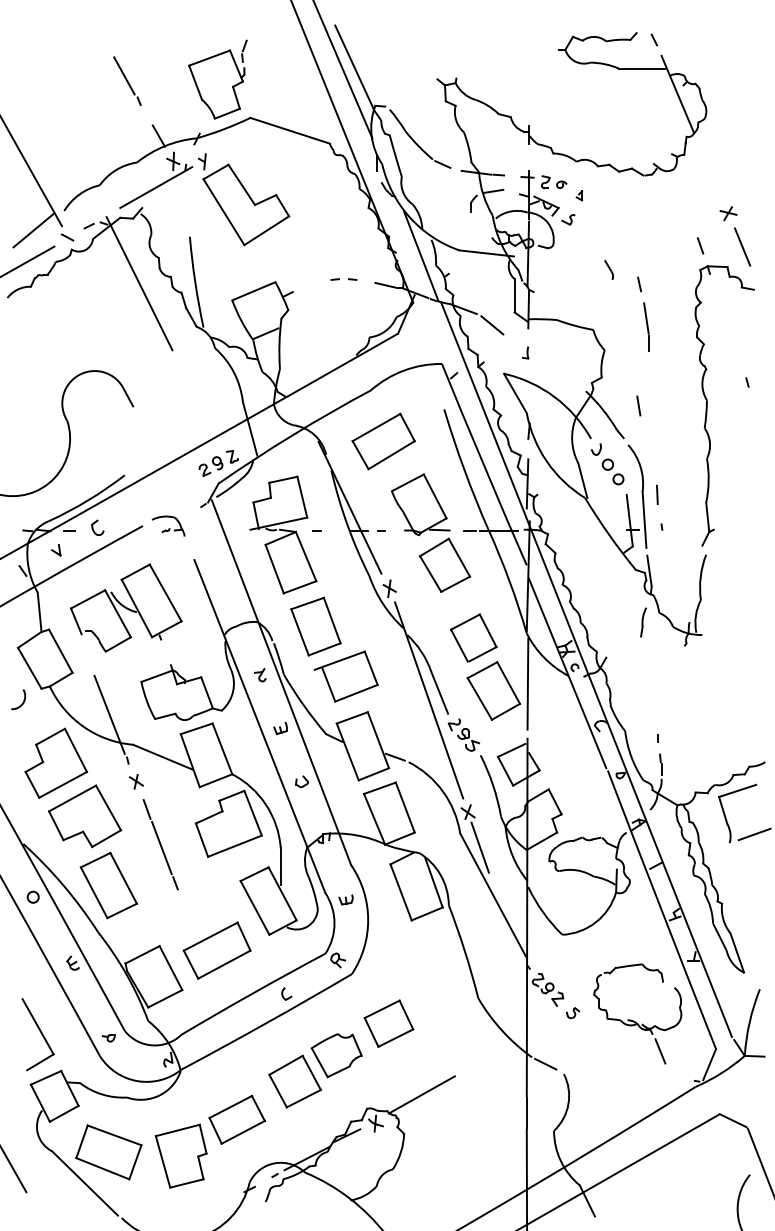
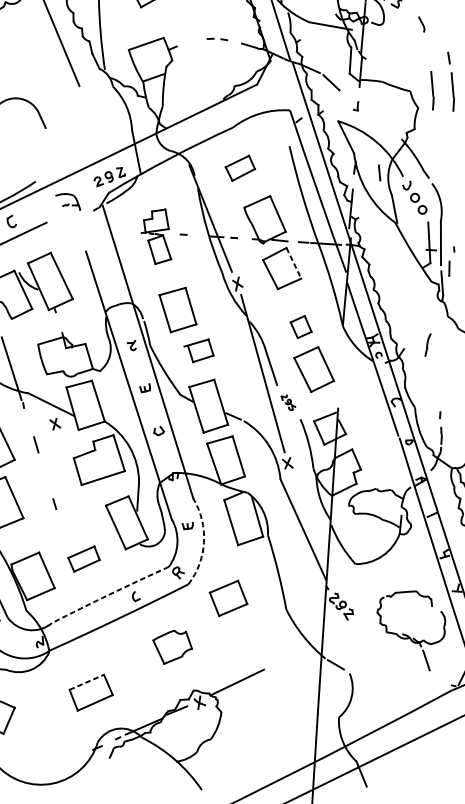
part: (608, 269) -> (421, 24), moved
part: (620, 326) -> (431, 90), added
line: (638, 405) -> (379, 172), moved
part: (383, 441) -> (240, 168), size x0.6
line: (657, 494) -> (449, 268), moved
part: (168, 525) -> (68, 201), moved
part: (283, 534) -> (157, 236), size x0.6
line: (459, 557) -> (293, 263), solid -> dashed
part: (643, 622) -> (428, 344), moved
part: (473, 637) -> (300, 326), size x0.6
part: (345, 676) -> (198, 350), size x0.6
line: (527, 683) -> (340, 365), removed
part: (463, 734) -> (288, 402), size x0.6
part: (136, 781) -> (55, 424), moved
line: (161, 847) -> (45, 475), removed
line: (479, 847) -> (294, 491), removed
arc: (368, 919) -> (204, 542), solid -> dashed
part: (216, 950) -> (83, 558), size x0.6
arc: (253, 993) -> (110, 594), solid -> dashed
part: (573, 1013) -> (360, 626), removed
part: (388, 1023) -> (228, 598), moved
part: (294, 1081) -> (138, 665), removed
line: (230, 1107) -> (86, 682), solid -> dashed
part: (180, 1155) -> (44, 717), removed

